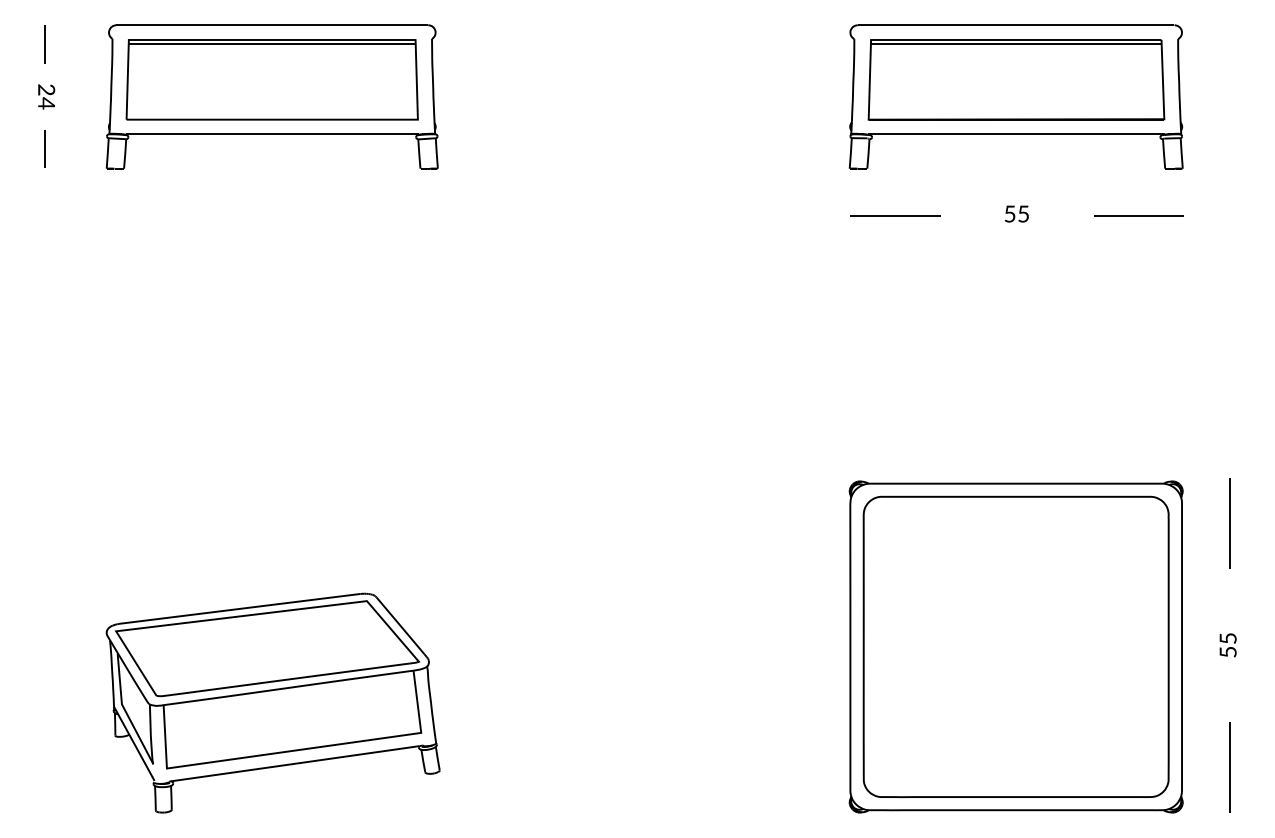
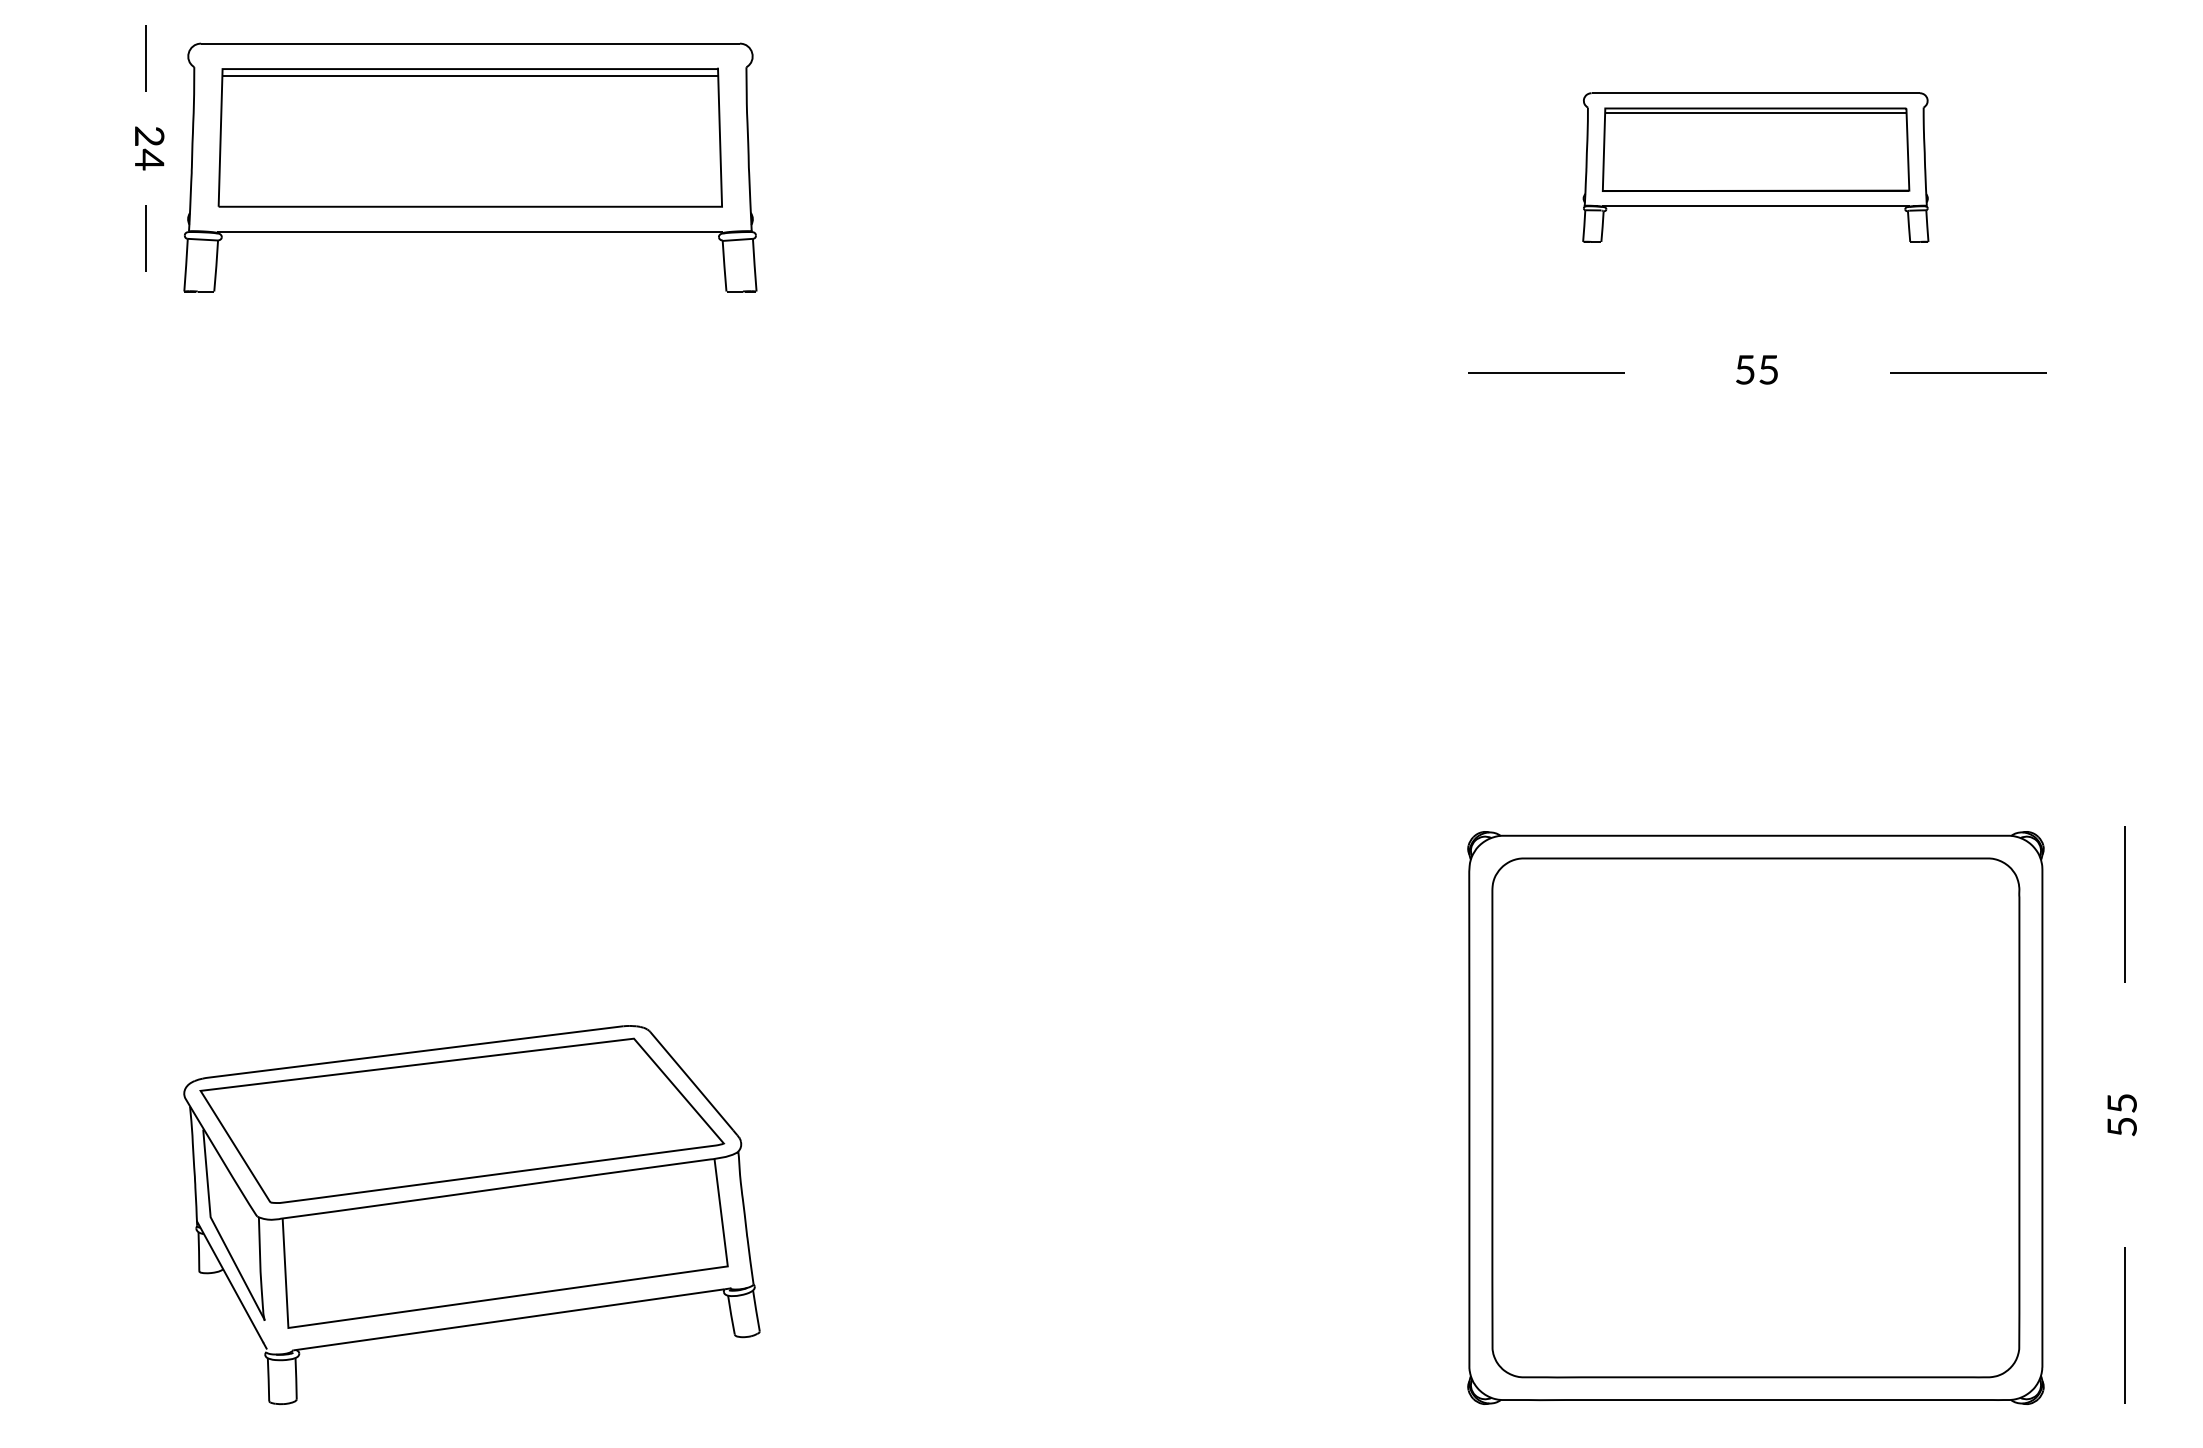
part: (46, 96) -> (149, 147), moved
part: (1015, 96) -> (1754, 166), size x0.6

